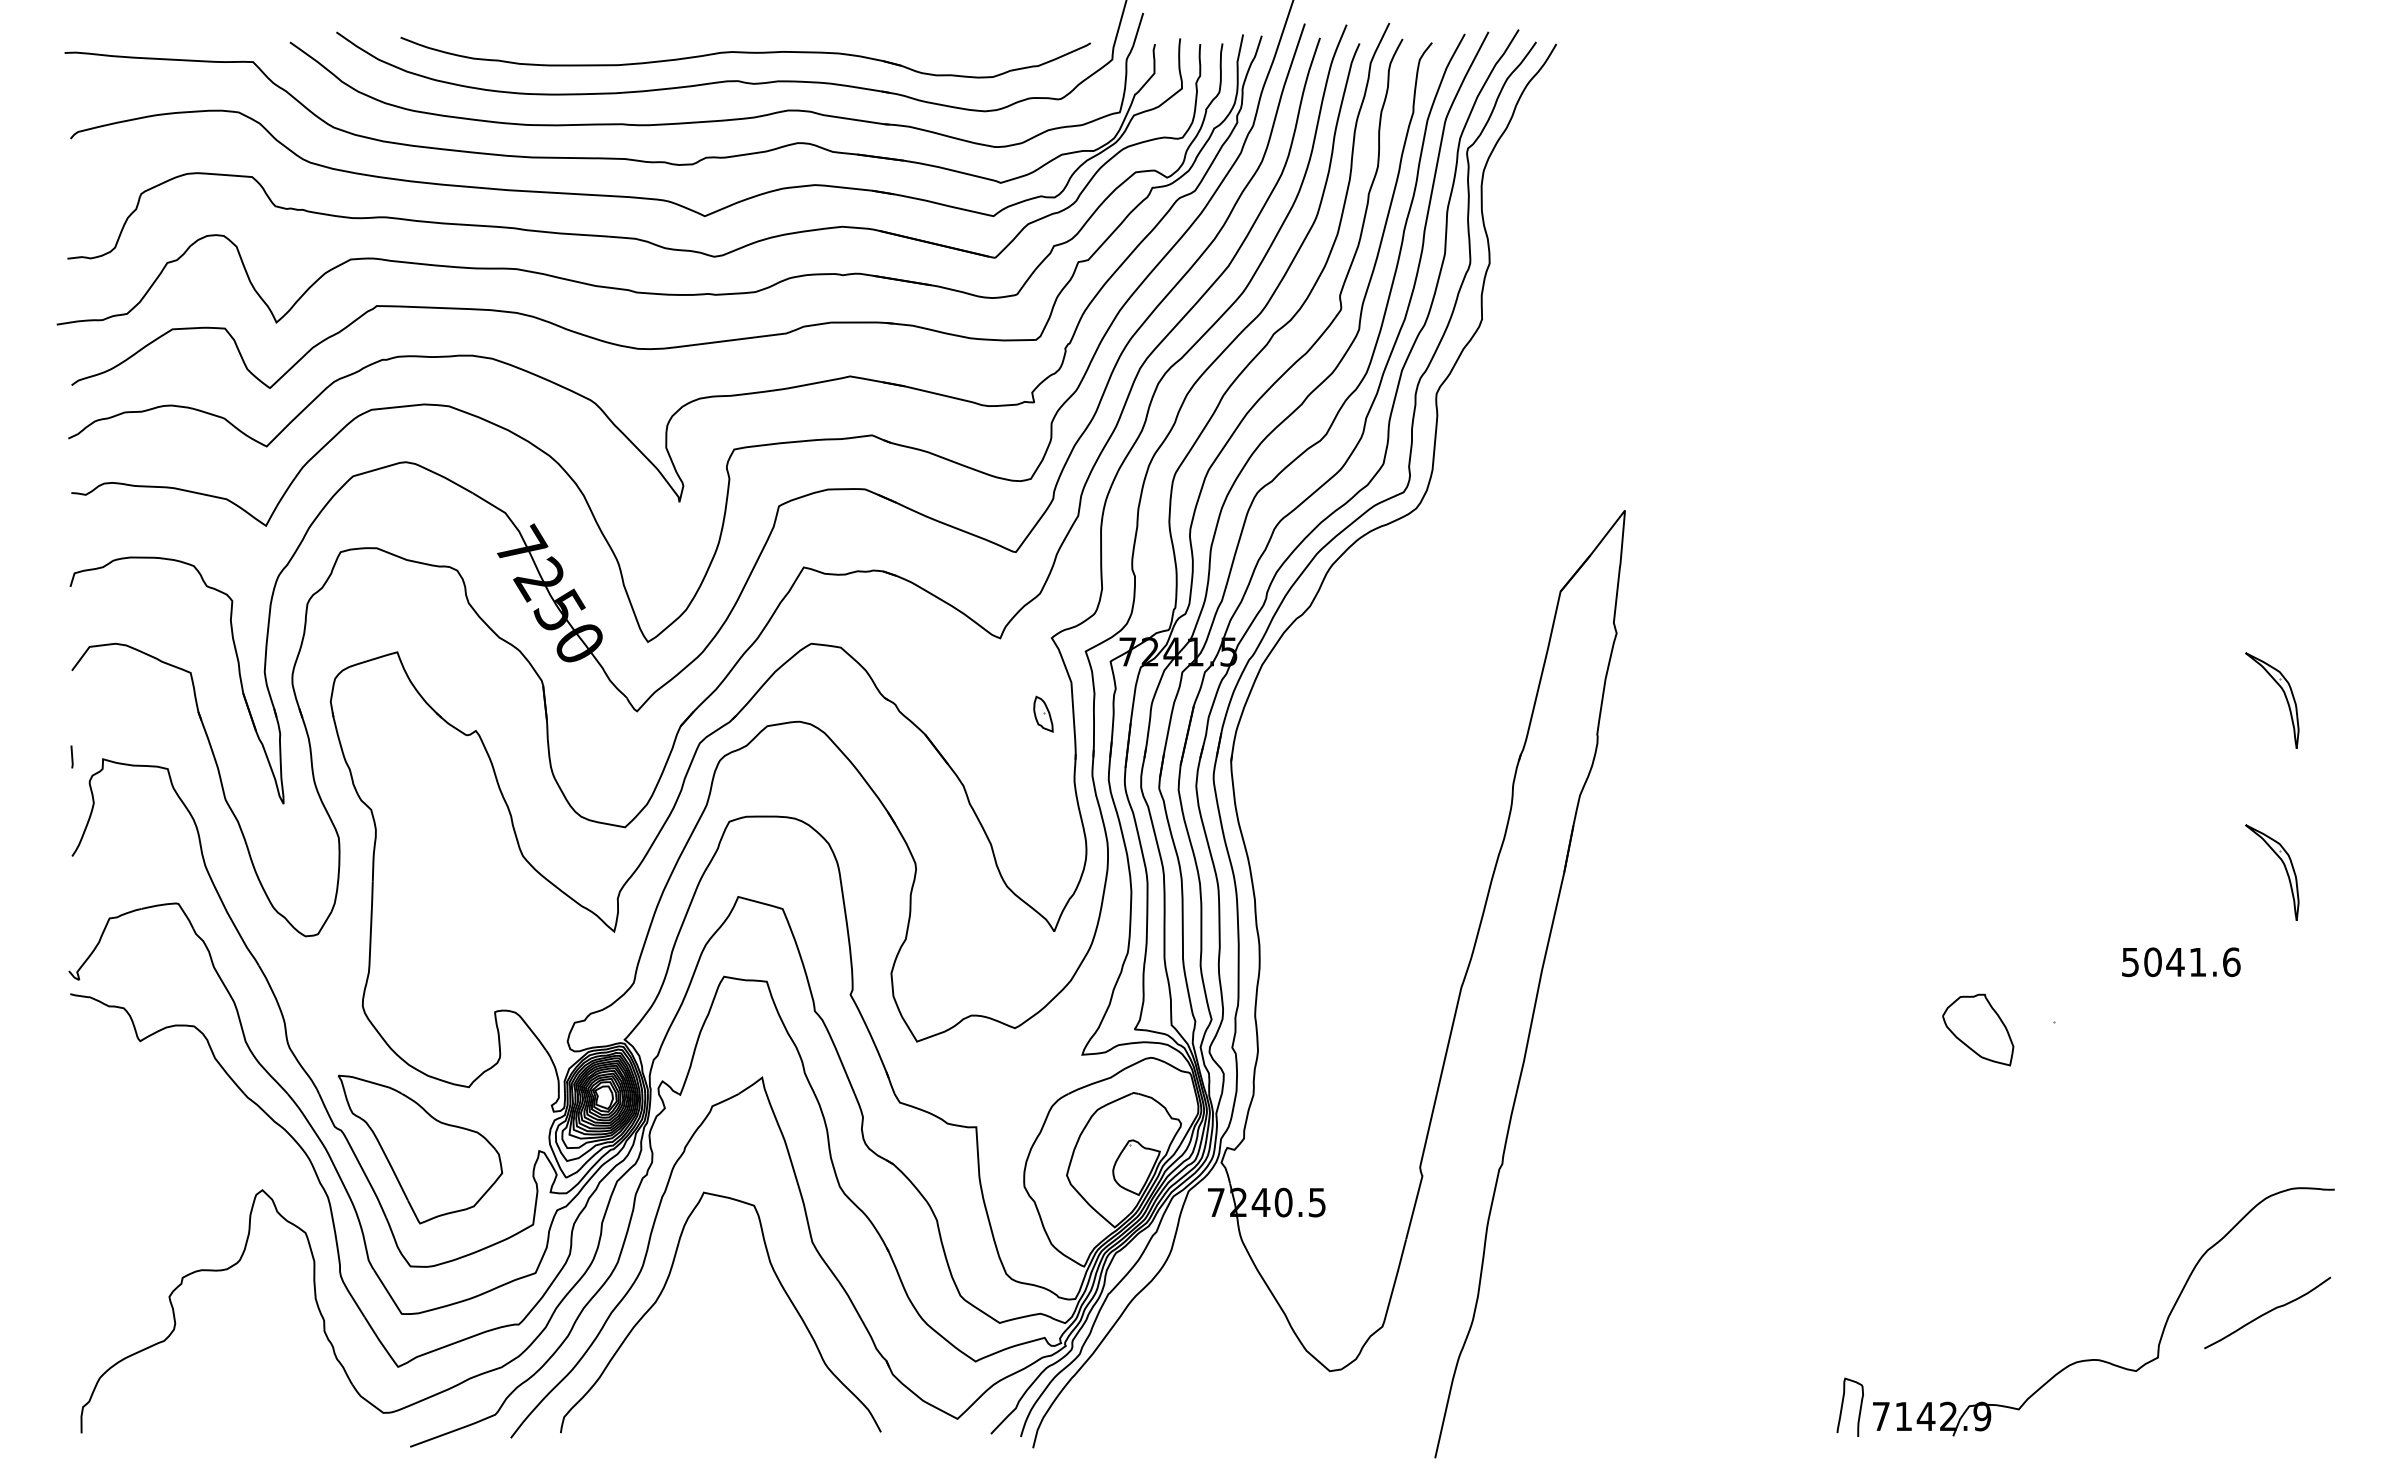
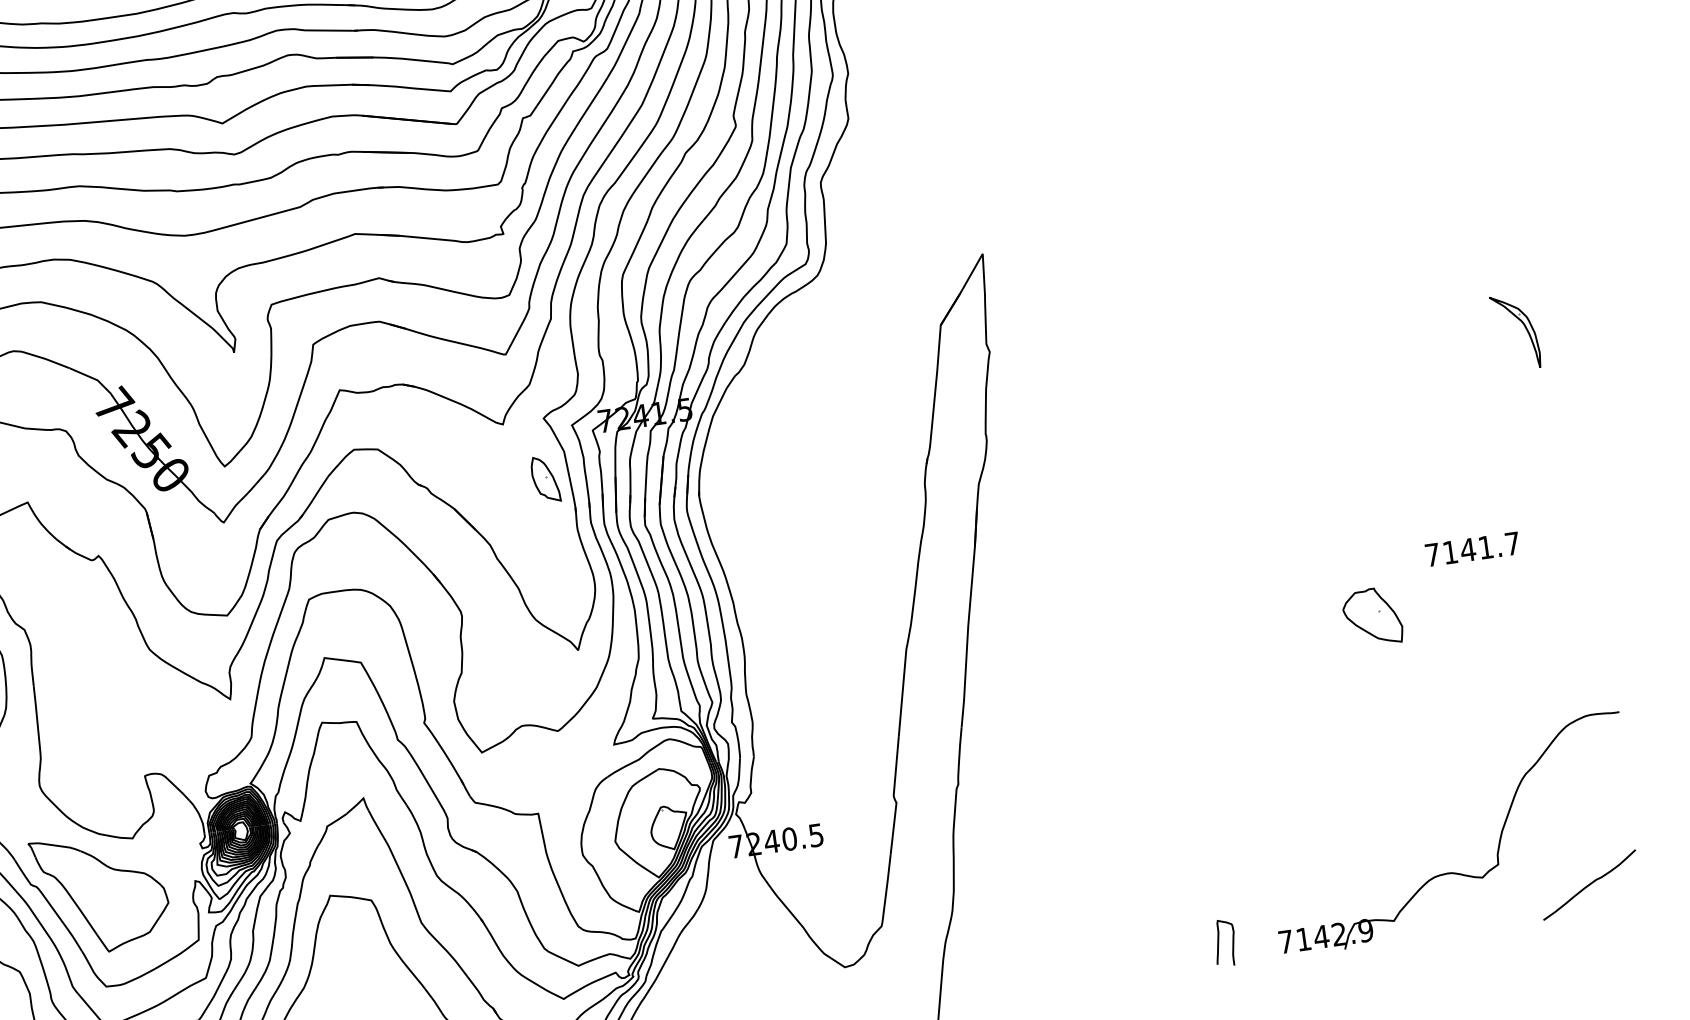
part: (1043, 714) -> (545, 479), size x1.67
part: (2284, 868) -> (1543, 463), removed
text: (2181, 962) -> (1472, 549), 5041.6 -> 7141.7
part: (1978, 1029) -> (1372, 616), moved
curve: (2267, 1312) -> (1589, 884), moved
curve: (1843, 1404) -> (1219, 941), moved

